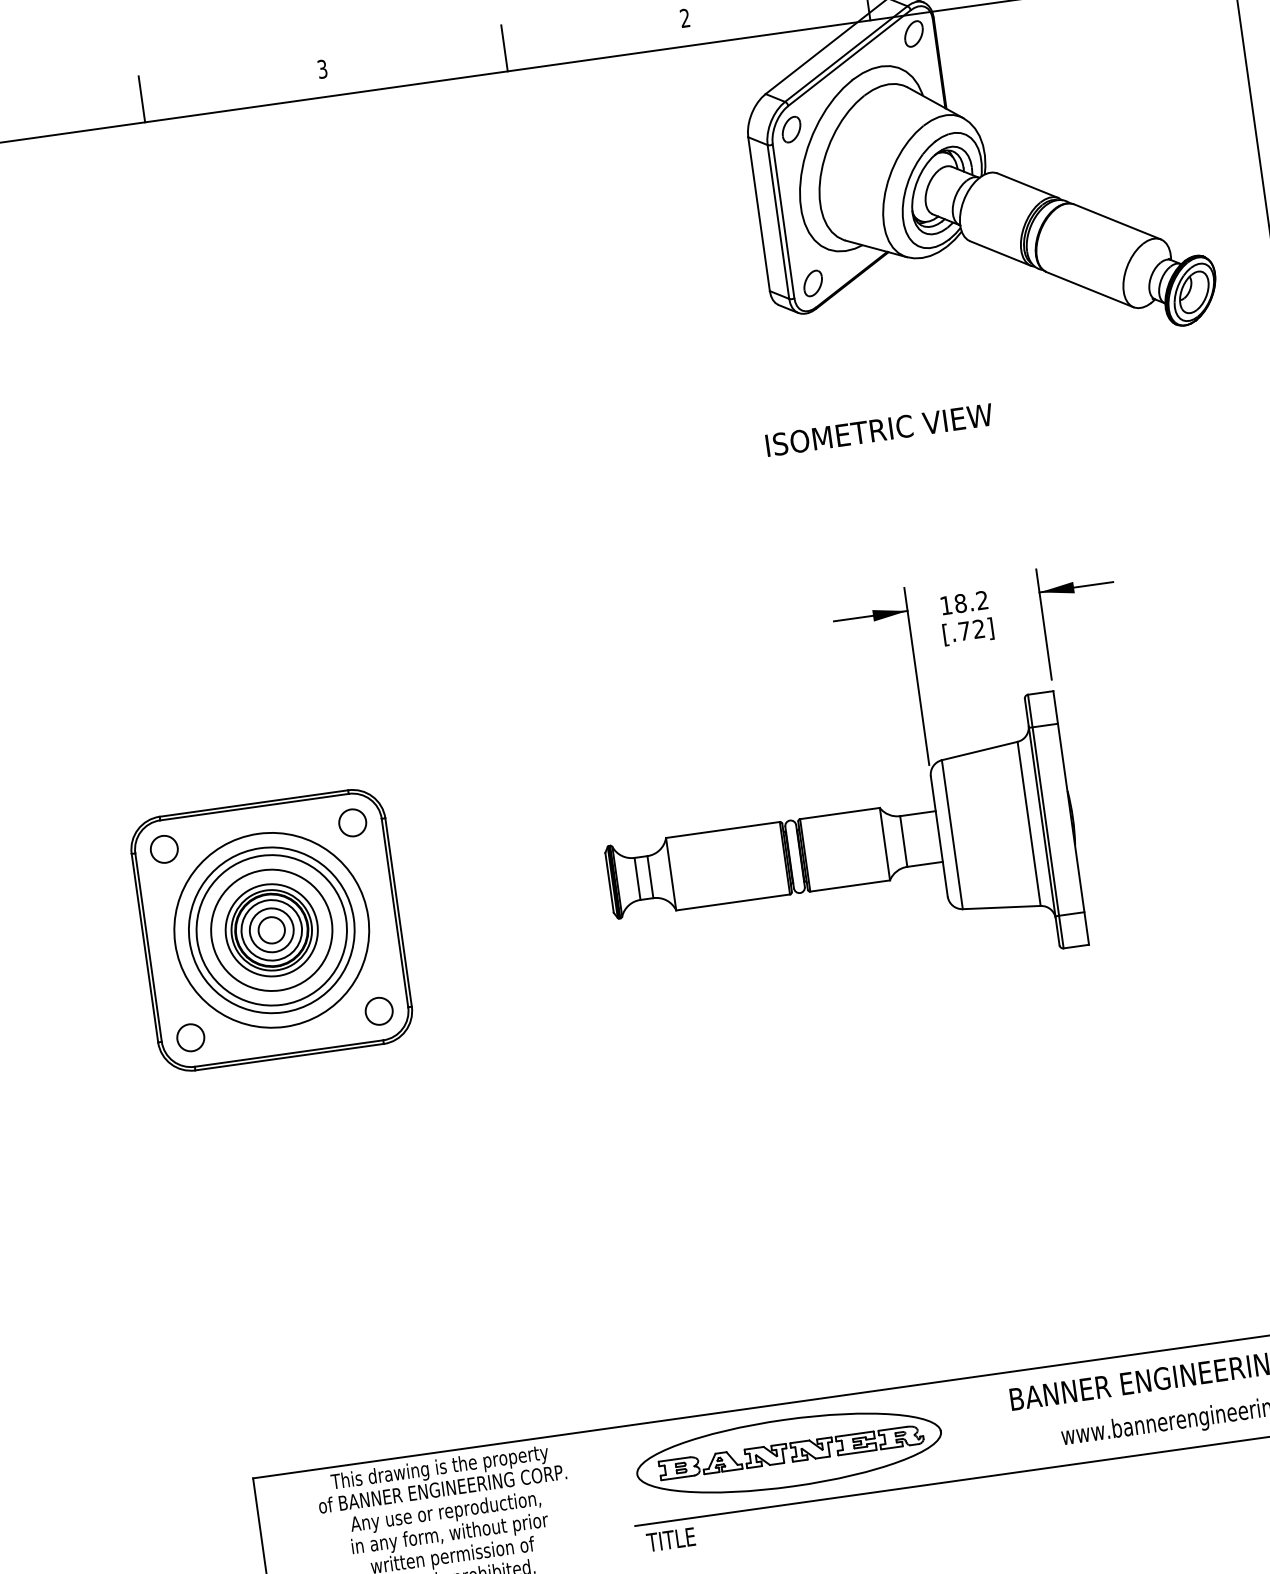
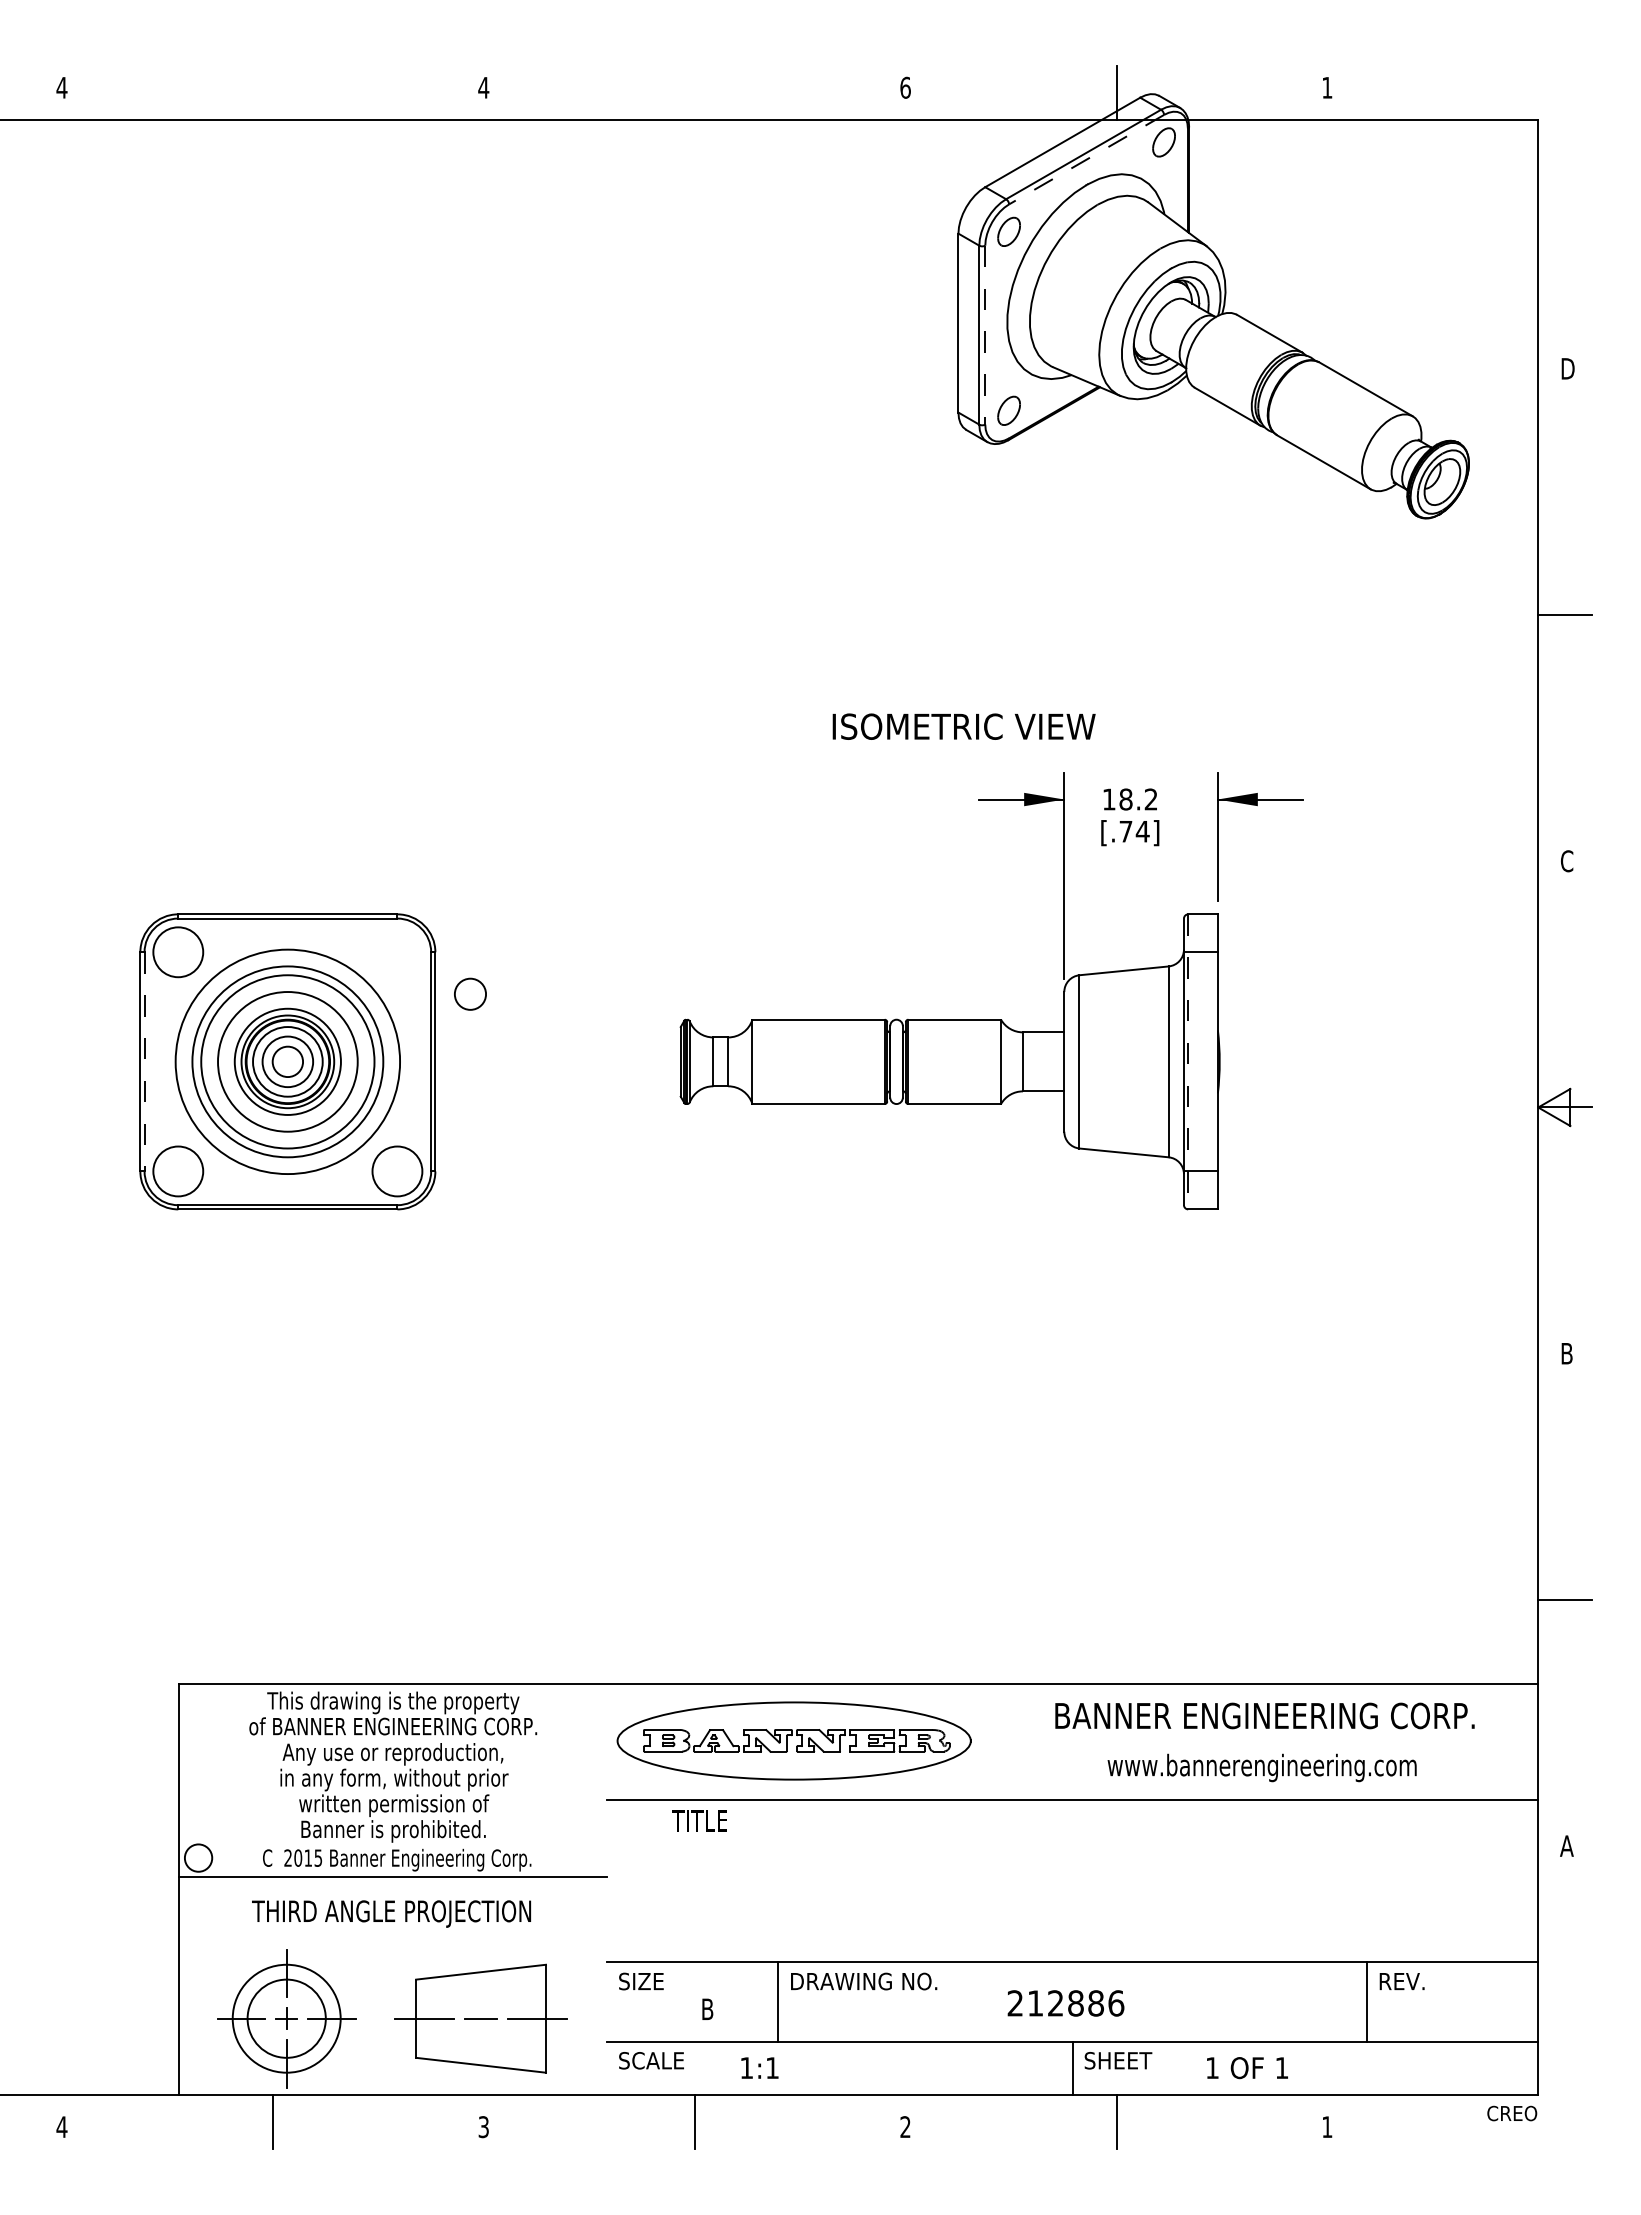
text: (685, 17) -> (905, 87), 2 -> 6
line: (504, 47) -> (694, 92), removed
line: (849, 58) -> (1086, 159), solid -> dashed
text: (322, 68) -> (483, 87), 3 -> 4
line: (141, 98) -> (272, 92), removed
line: (783, 221) -> (985, 335), solid -> dashed
text: (878, 430) -> (963, 726), moved
text: (978, 629) -> (1142, 831), [.72] -> [.74]
line: (1046, 821) -> (1188, 1061), solid -> dashed
circle: (352, 822) -> (470, 993), moved
circle: (163, 848) -> (177, 951), size x1.6
line: (148, 947) -> (144, 1061), solid -> dashed
circle: (379, 1011) -> (397, 1171), size x1.6
circle: (190, 1037) -> (177, 1171), size x1.6
text: (670, 1539) -> (699, 1820), moved

